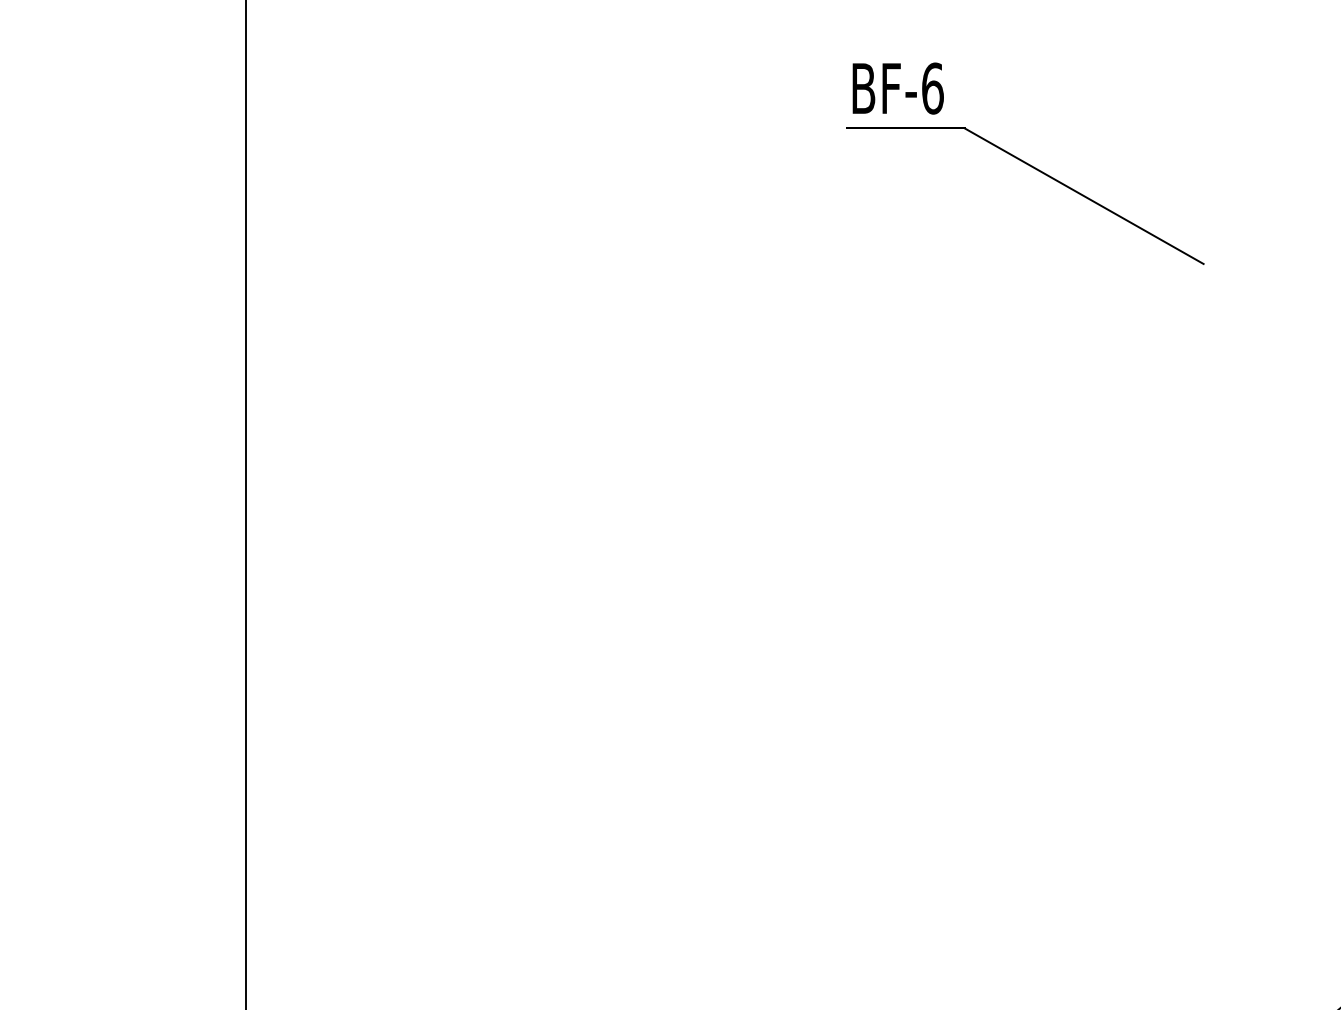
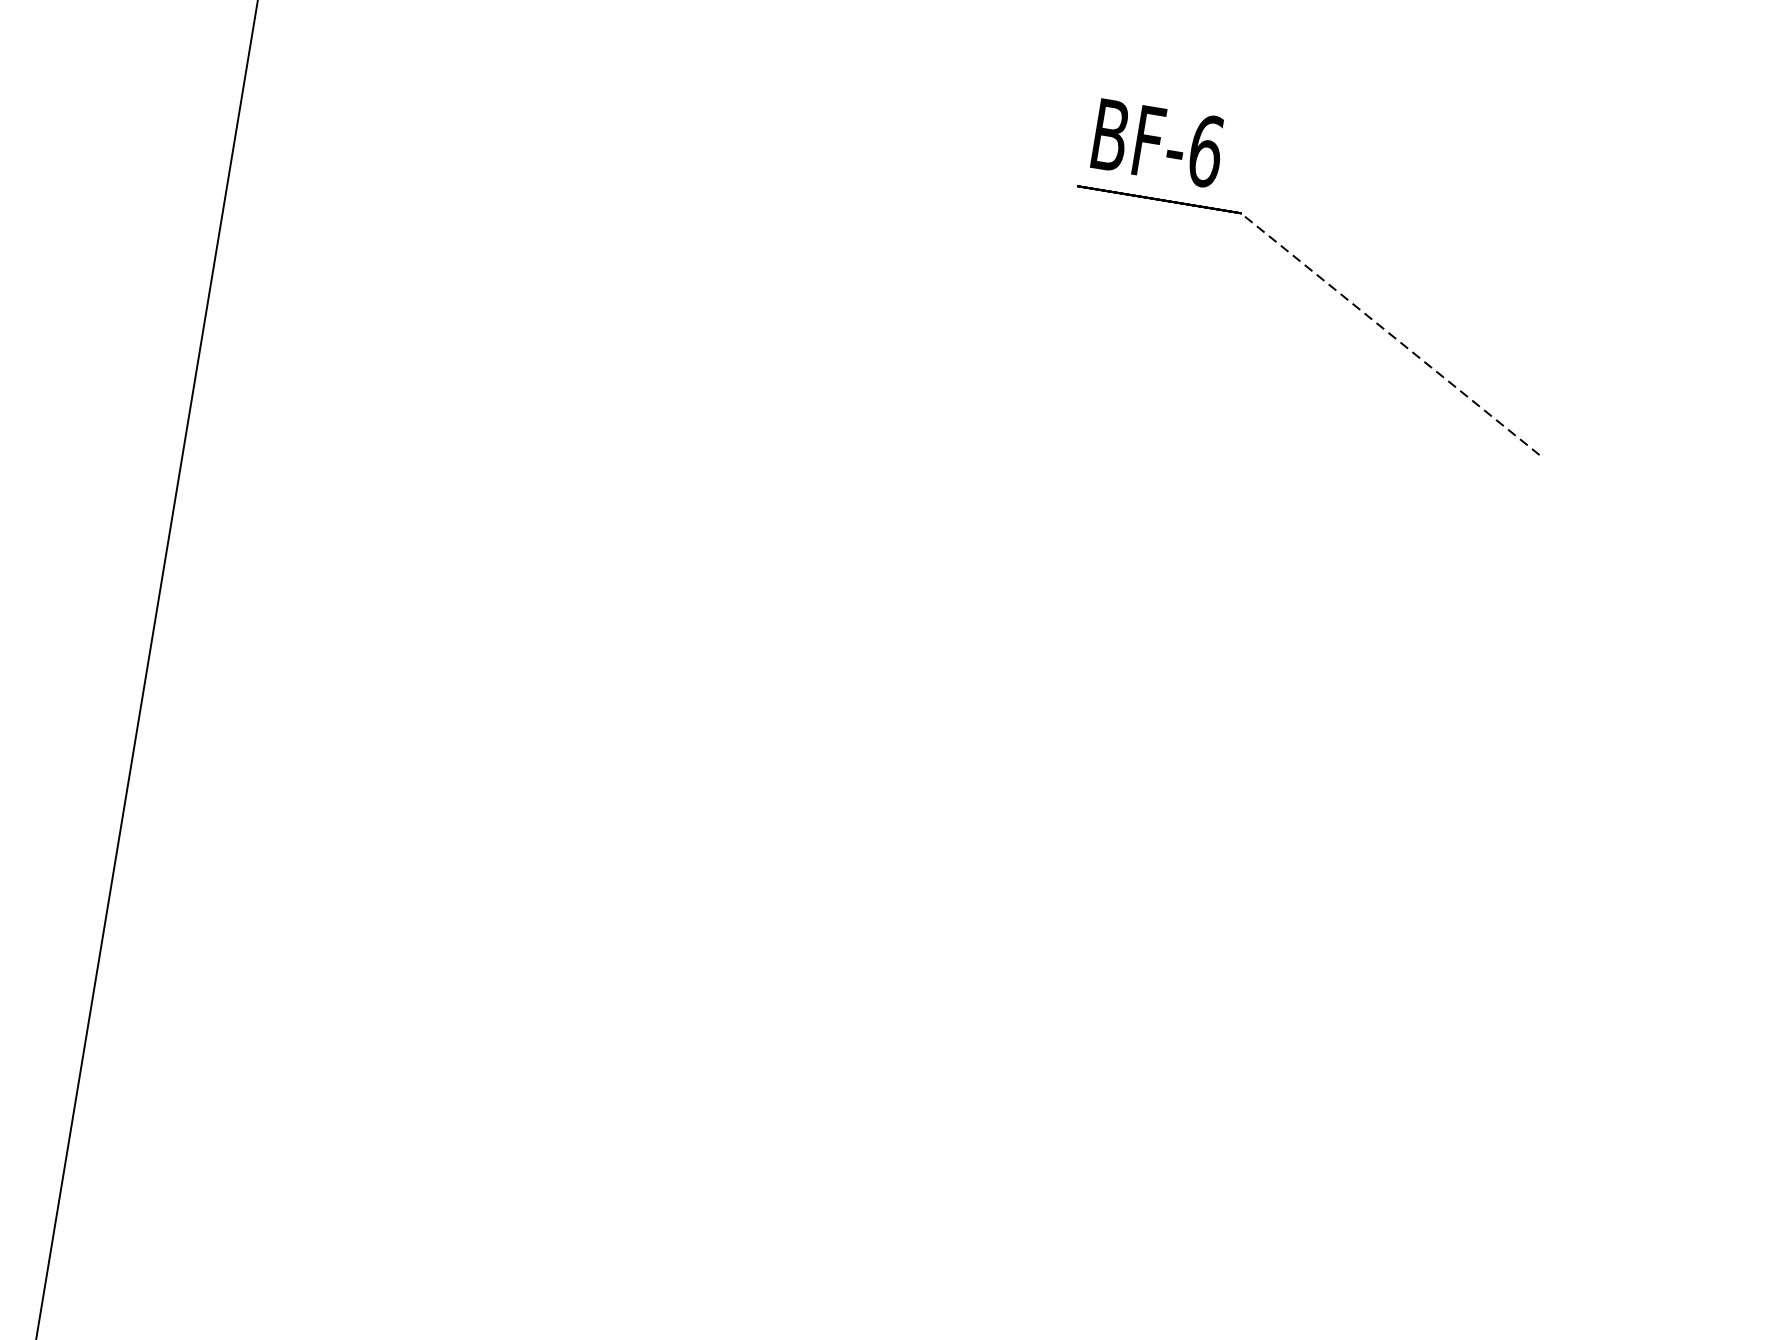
line: (1083, 195) -> (1389, 333), solid -> dashed

